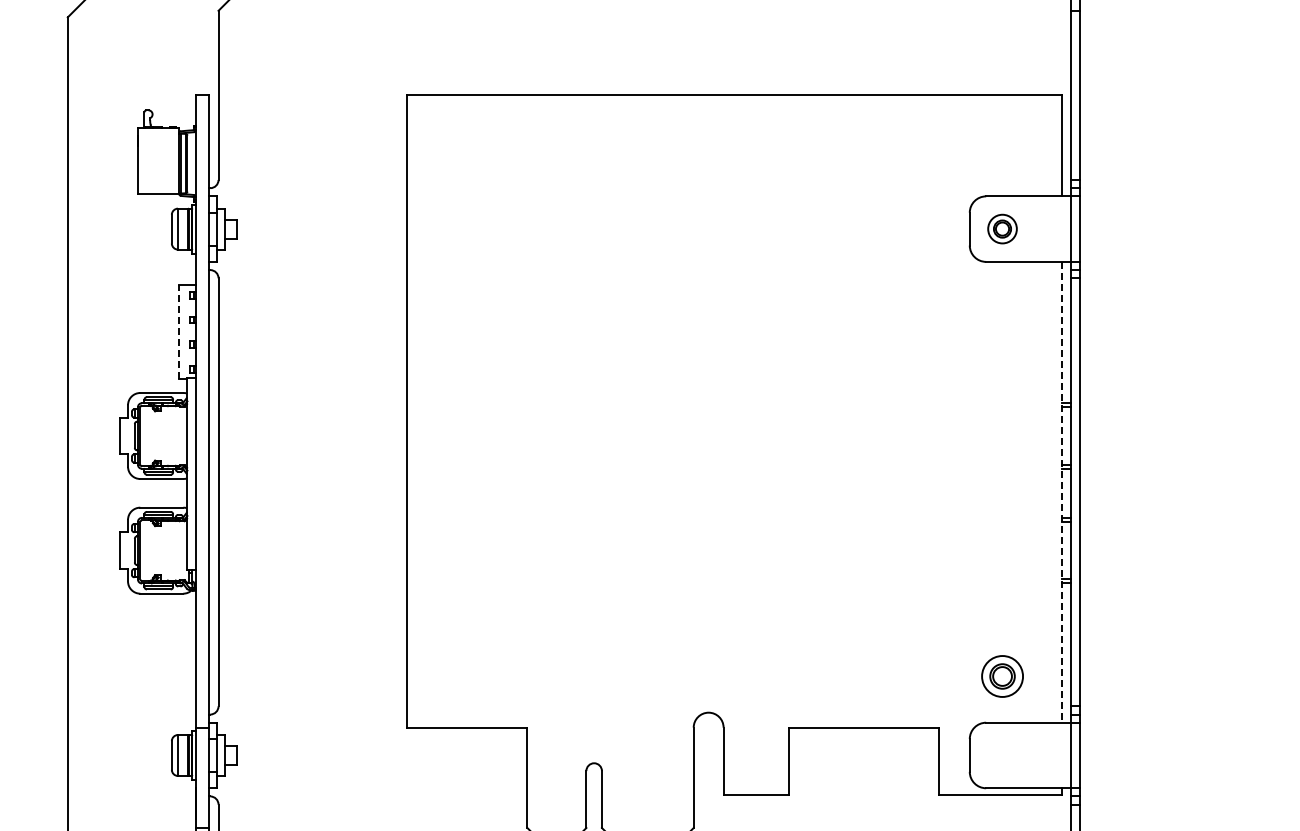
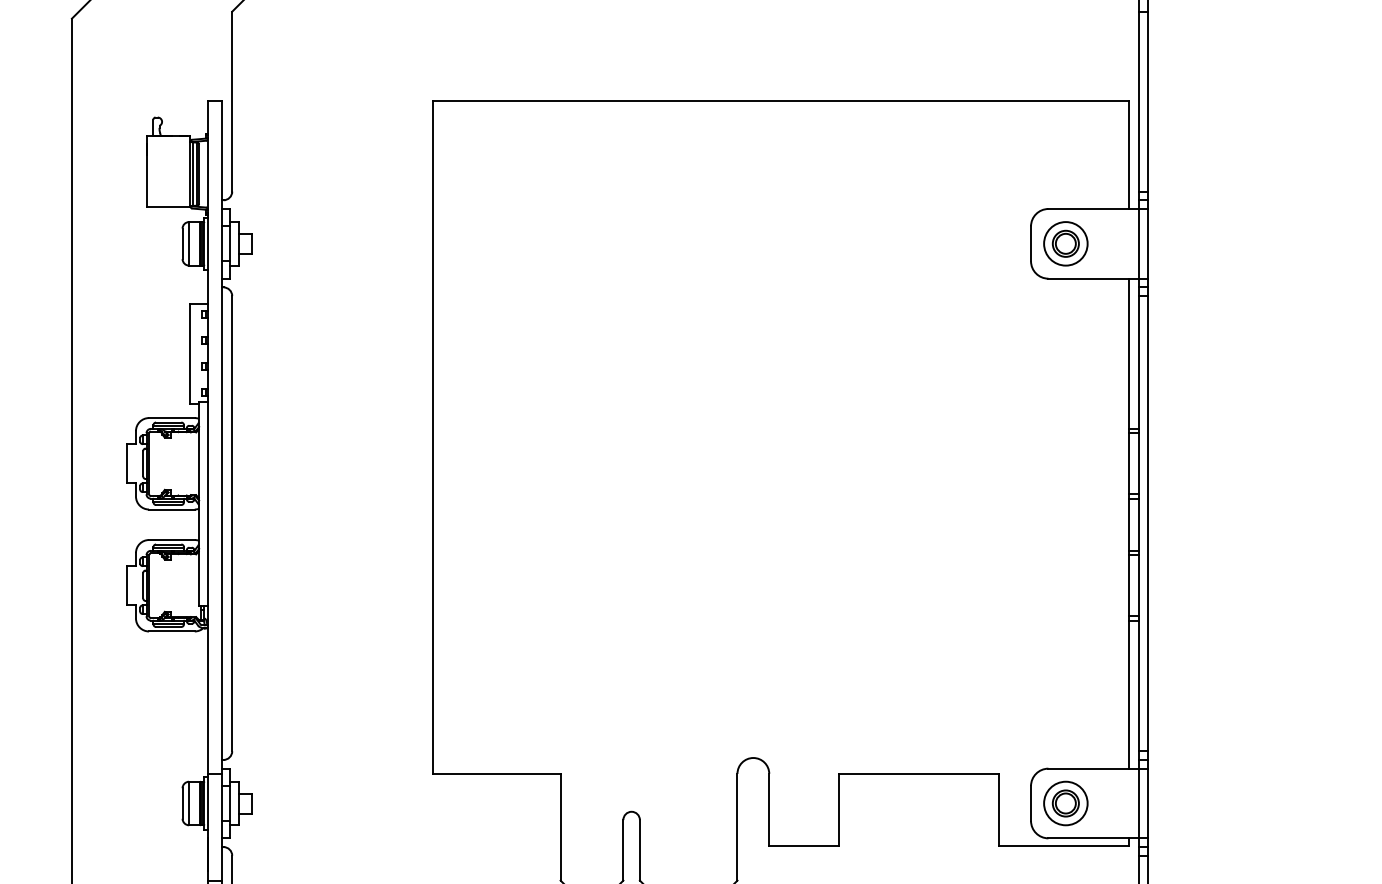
part: (1002, 228) -> (1065, 243), size x1.43
line: (179, 331) -> (190, 352), dashed -> solid
line: (1062, 492) -> (1129, 523), dashed -> solid
part: (1002, 676) -> (1065, 803), moved

